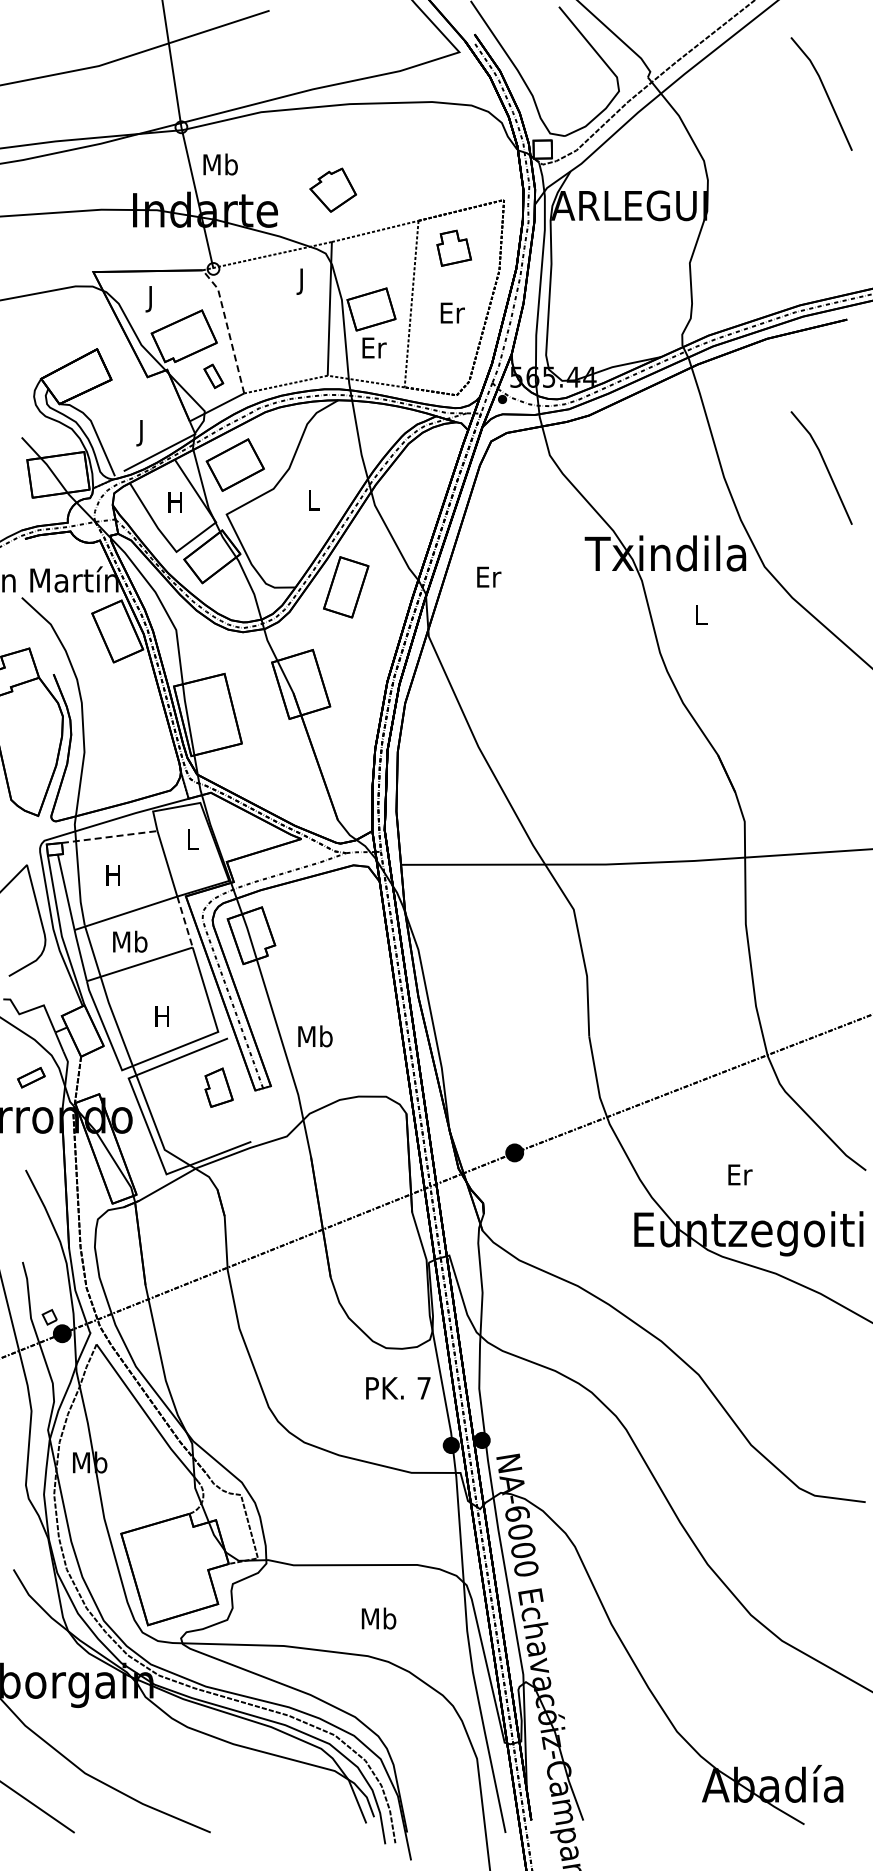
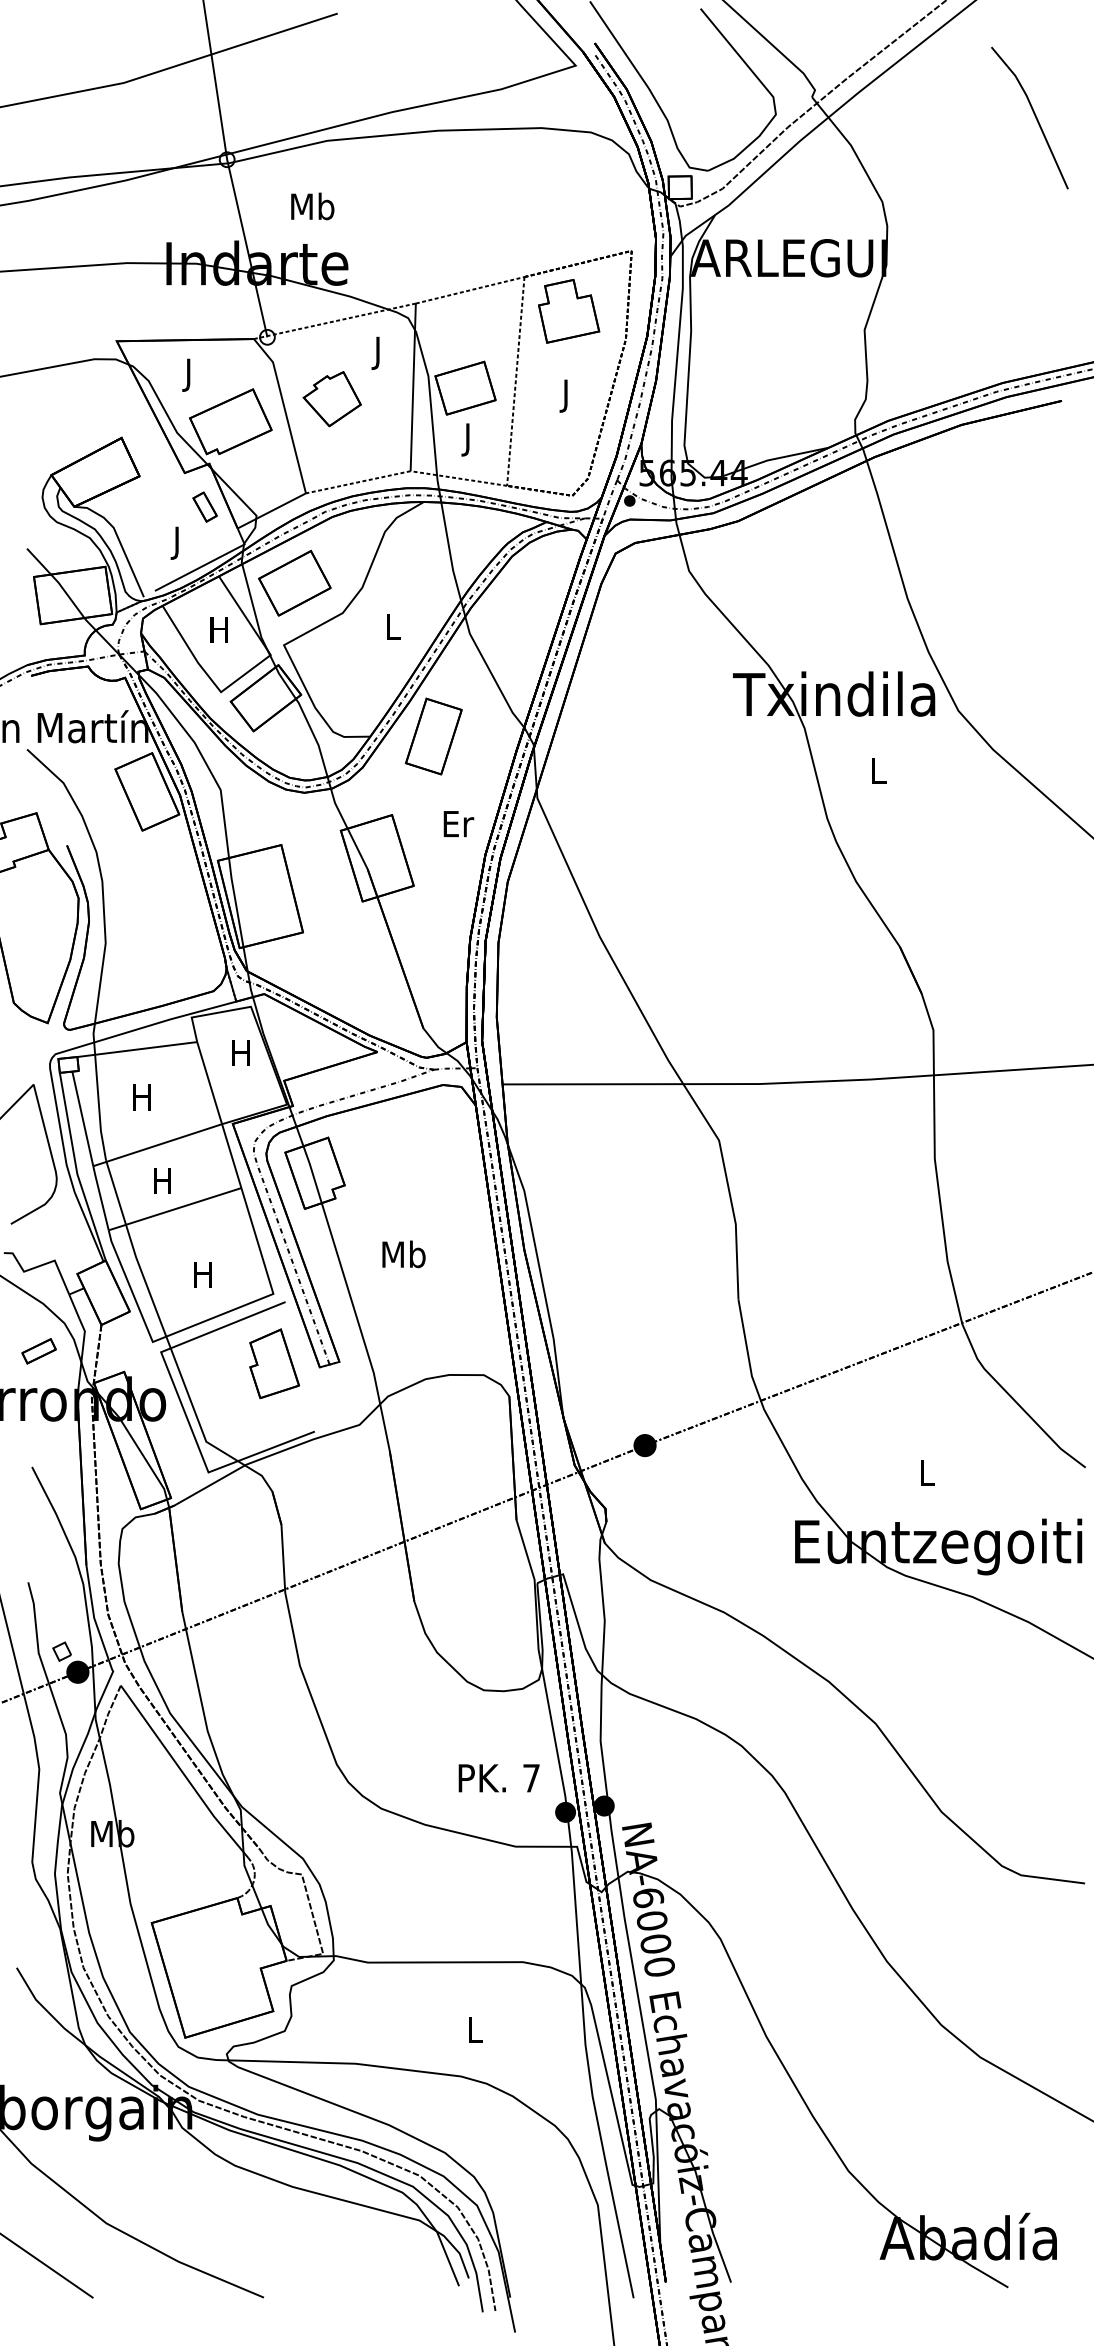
text: (220, 164) -> (312, 206), moved
part: (332, 189) -> (331, 398), moved
part: (454, 248) -> (569, 311), size x1.43
text: (452, 315) -> (567, 395), Er -> J
line: (227, 328) -> (284, 412), dashed -> solid
text: (374, 350) -> (469, 439), Er -> J
part: (213, 376) -> (204, 507), moved
line: (824, 465) -> (1033, 583), removed
text: (489, 576) -> (459, 823), moved
line: (110, 836) -> (138, 1048), dashed -> solid
text: (191, 839) -> (239, 1052), L -> H
line: (185, 922) -> (232, 1156), dashed -> solid
text: (130, 941) -> (163, 1180), Mb -> H
text: (315, 1036) -> (404, 1254), moved
part: (218, 1087) -> (273, 1363), size x1.43
text: (740, 1174) -> (928, 1472), Er -> L
text: (398, 1388) -> (499, 1778), moved
text: (378, 1618) -> (474, 2029), Mb -> L

